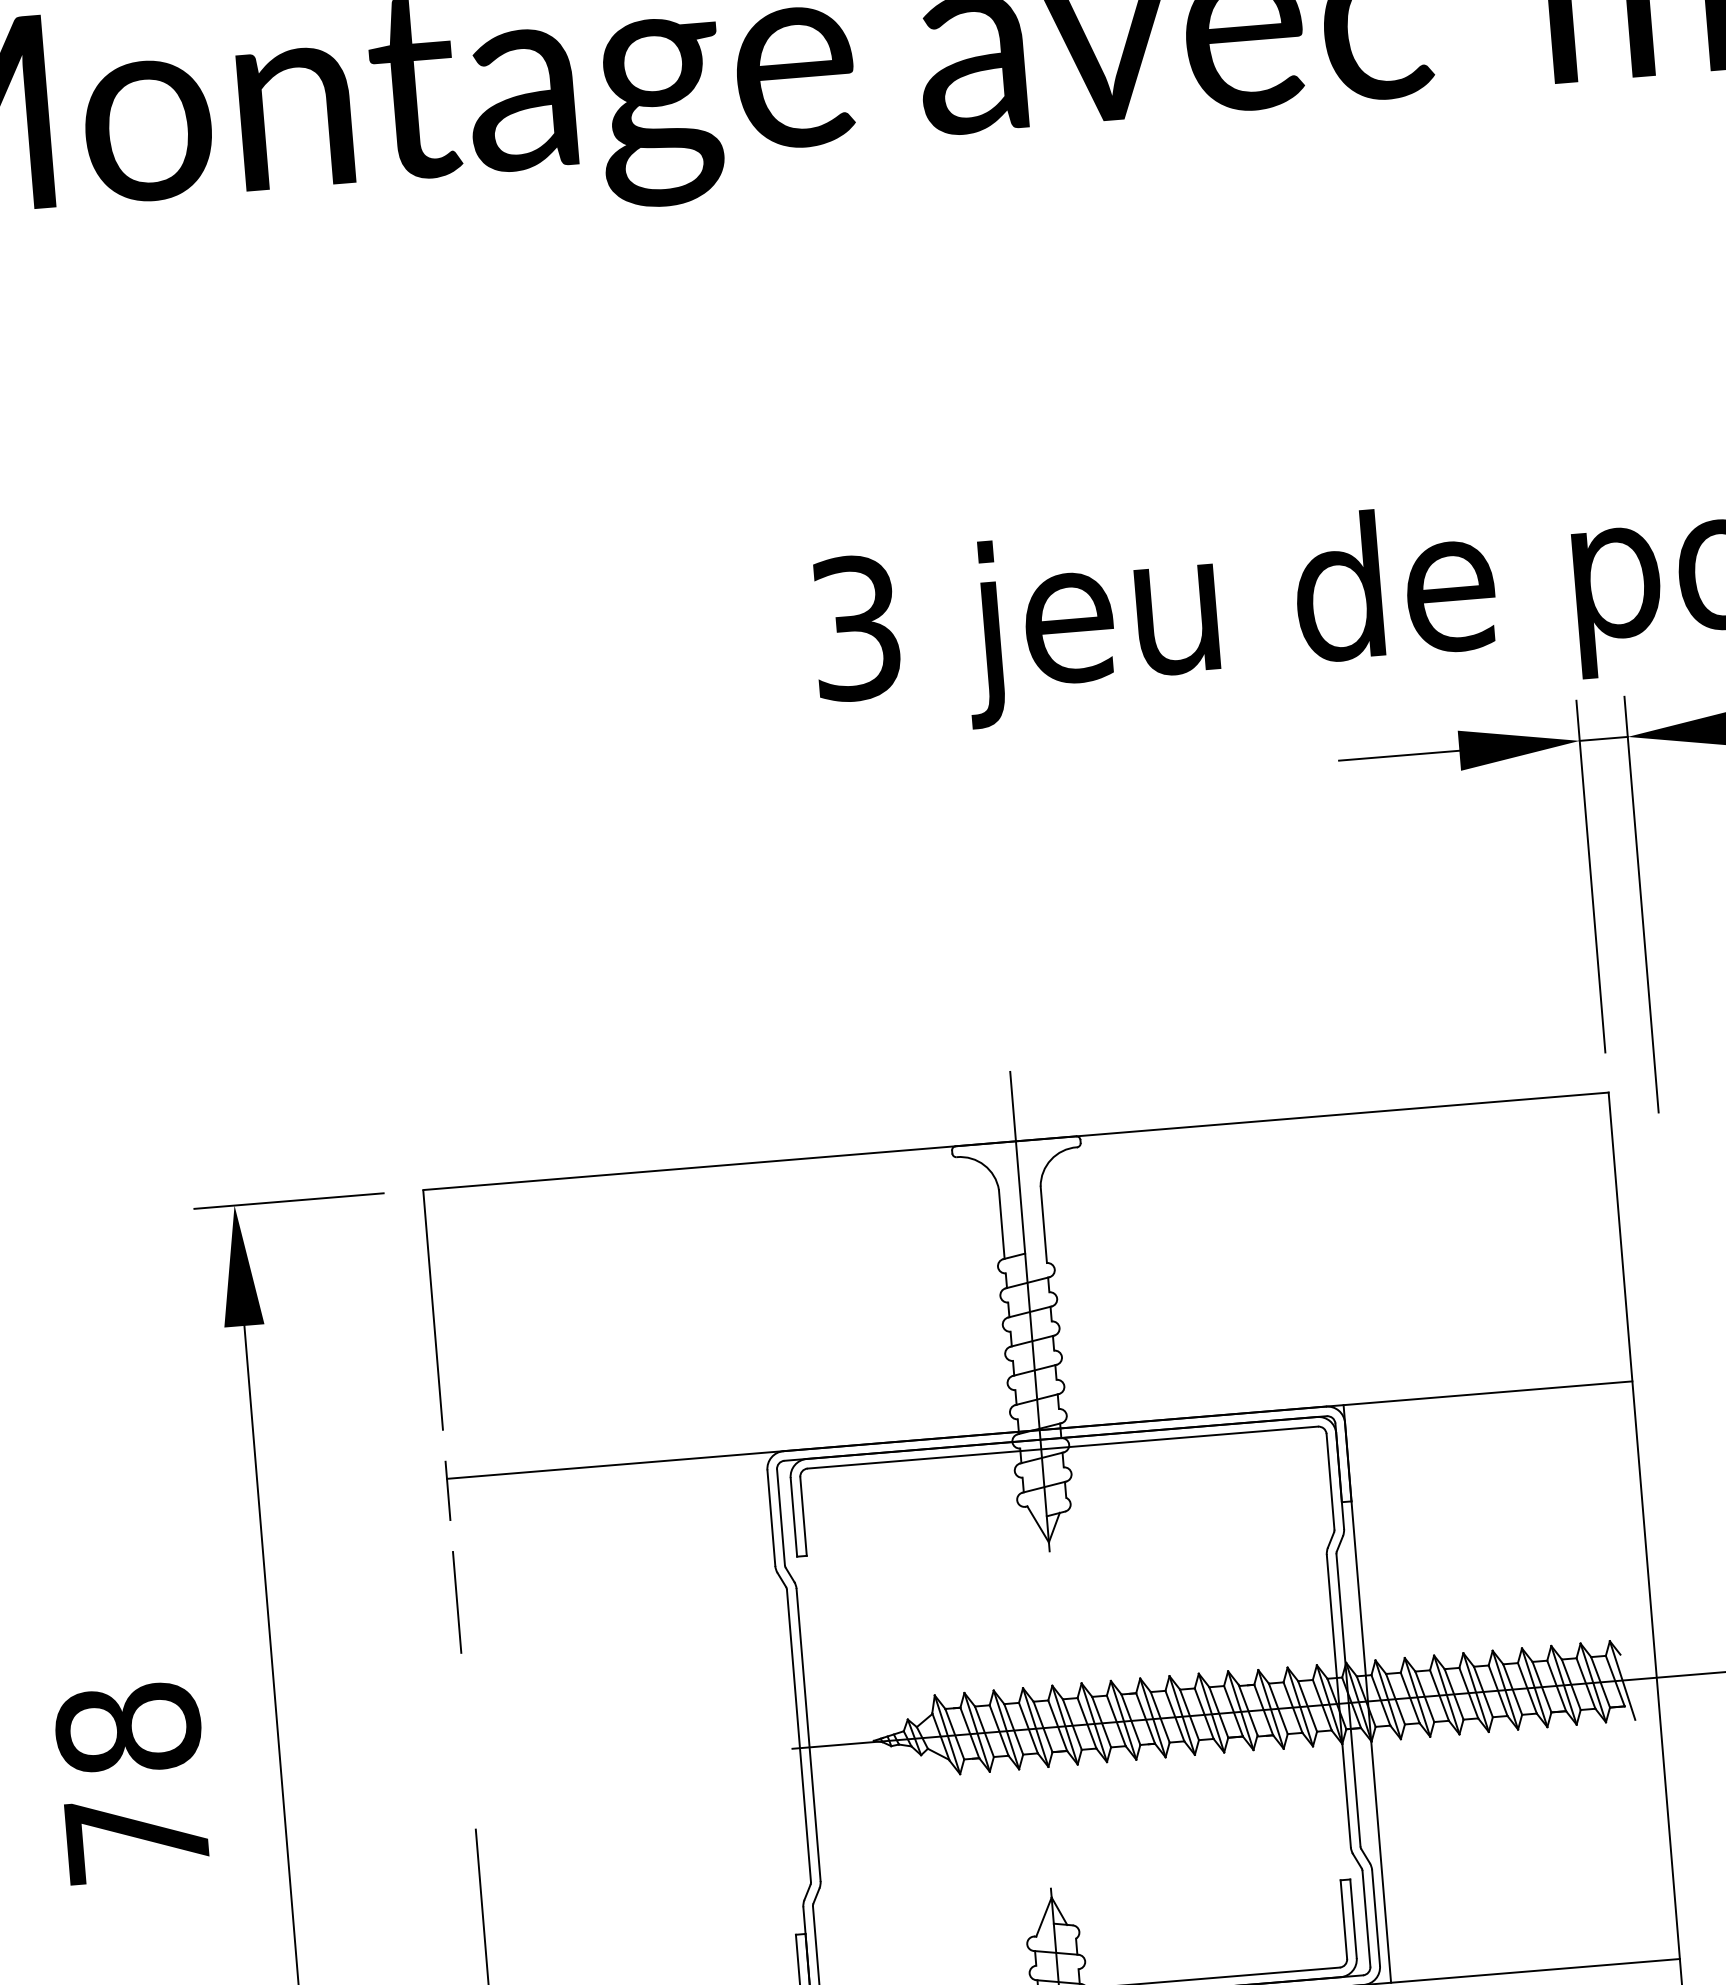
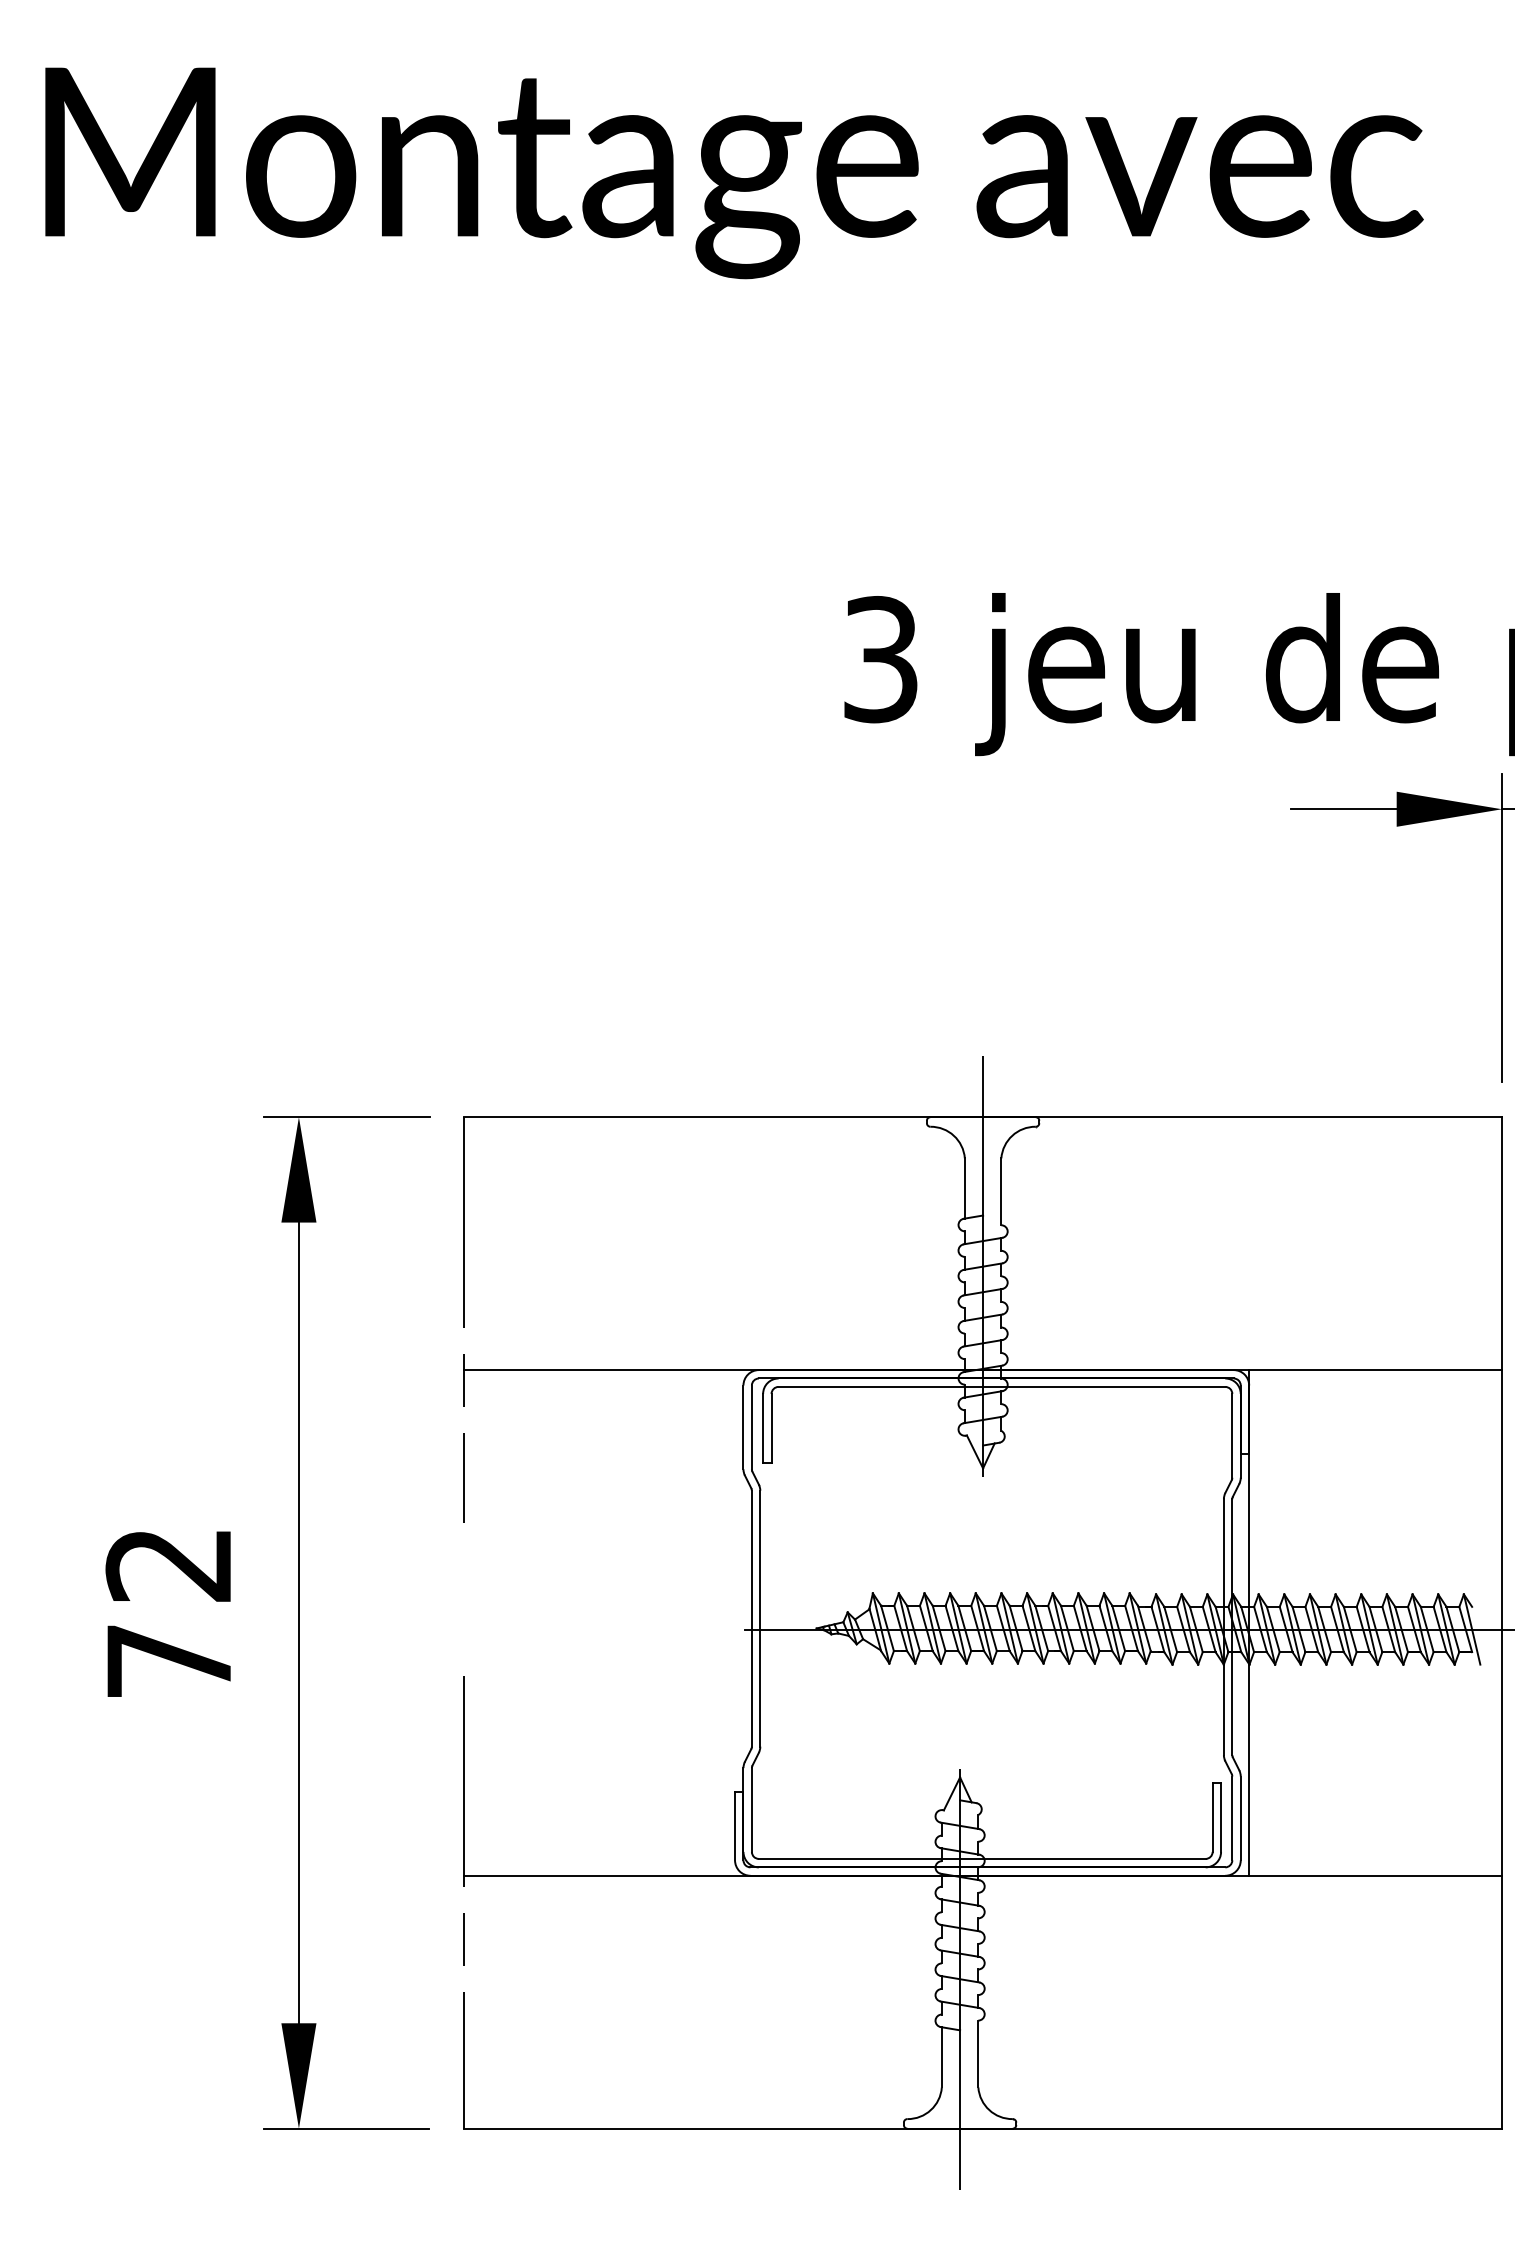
text: (127, 1728) -> (168, 1564), 78 -> 72

